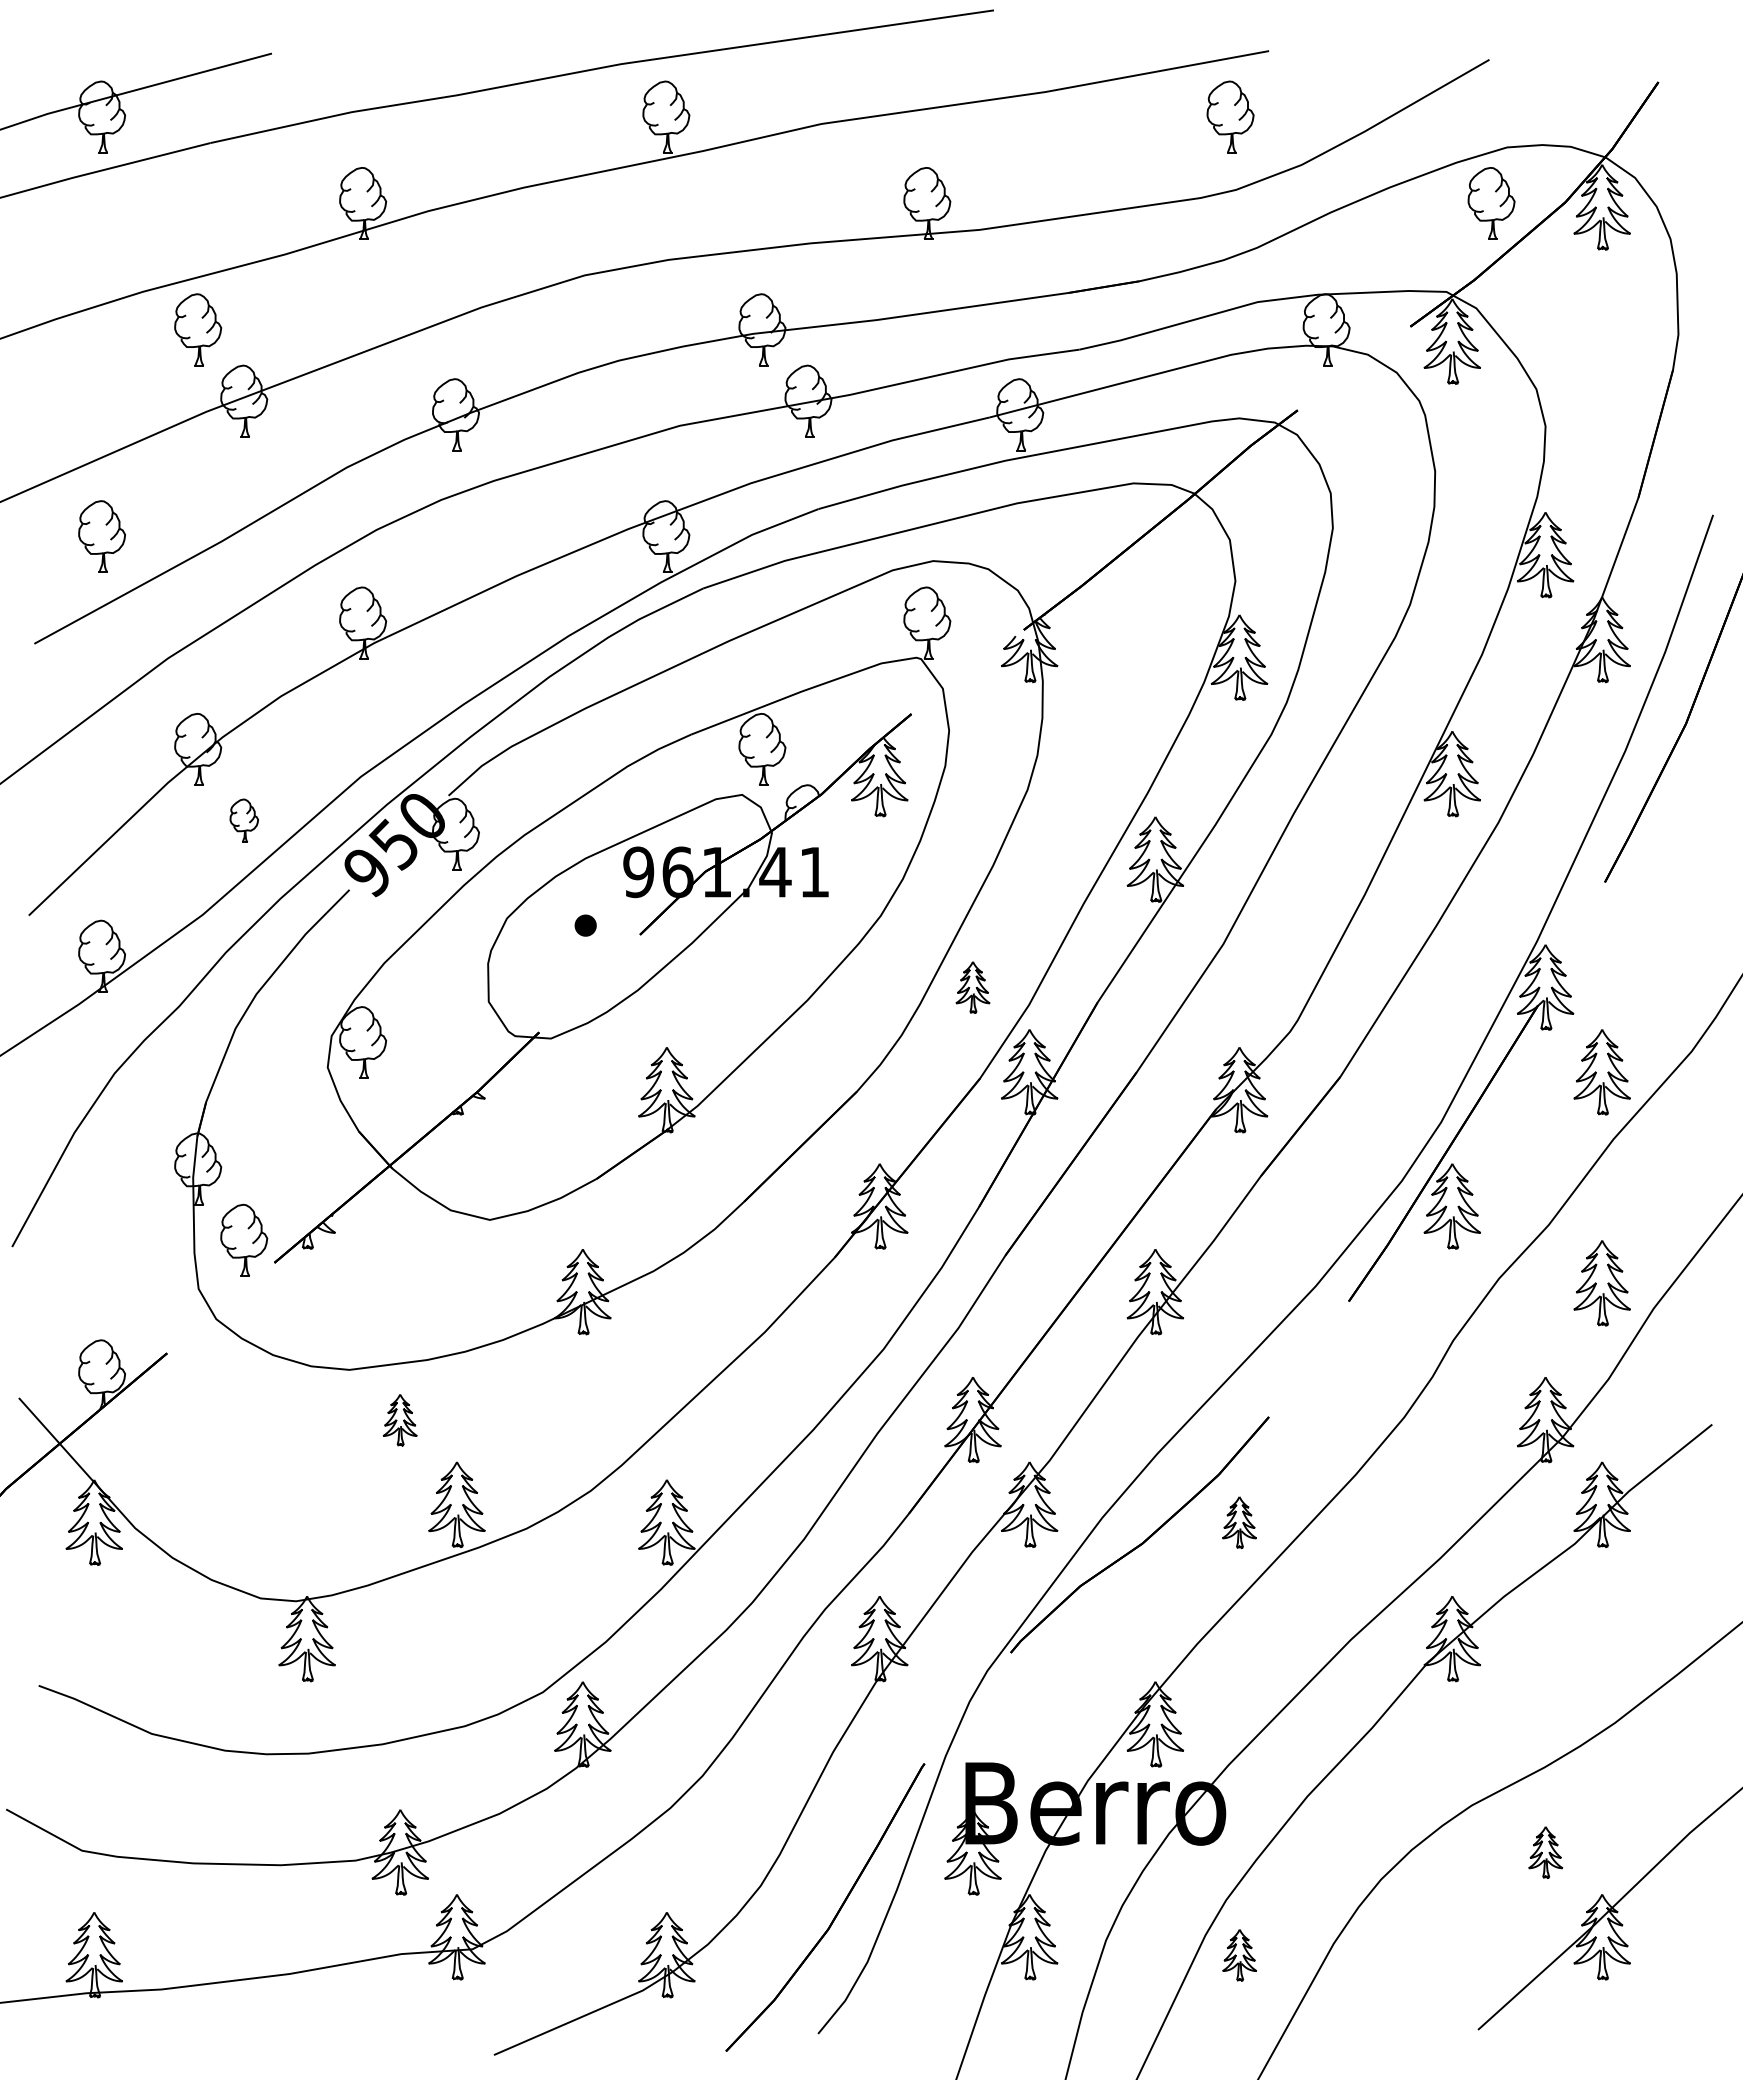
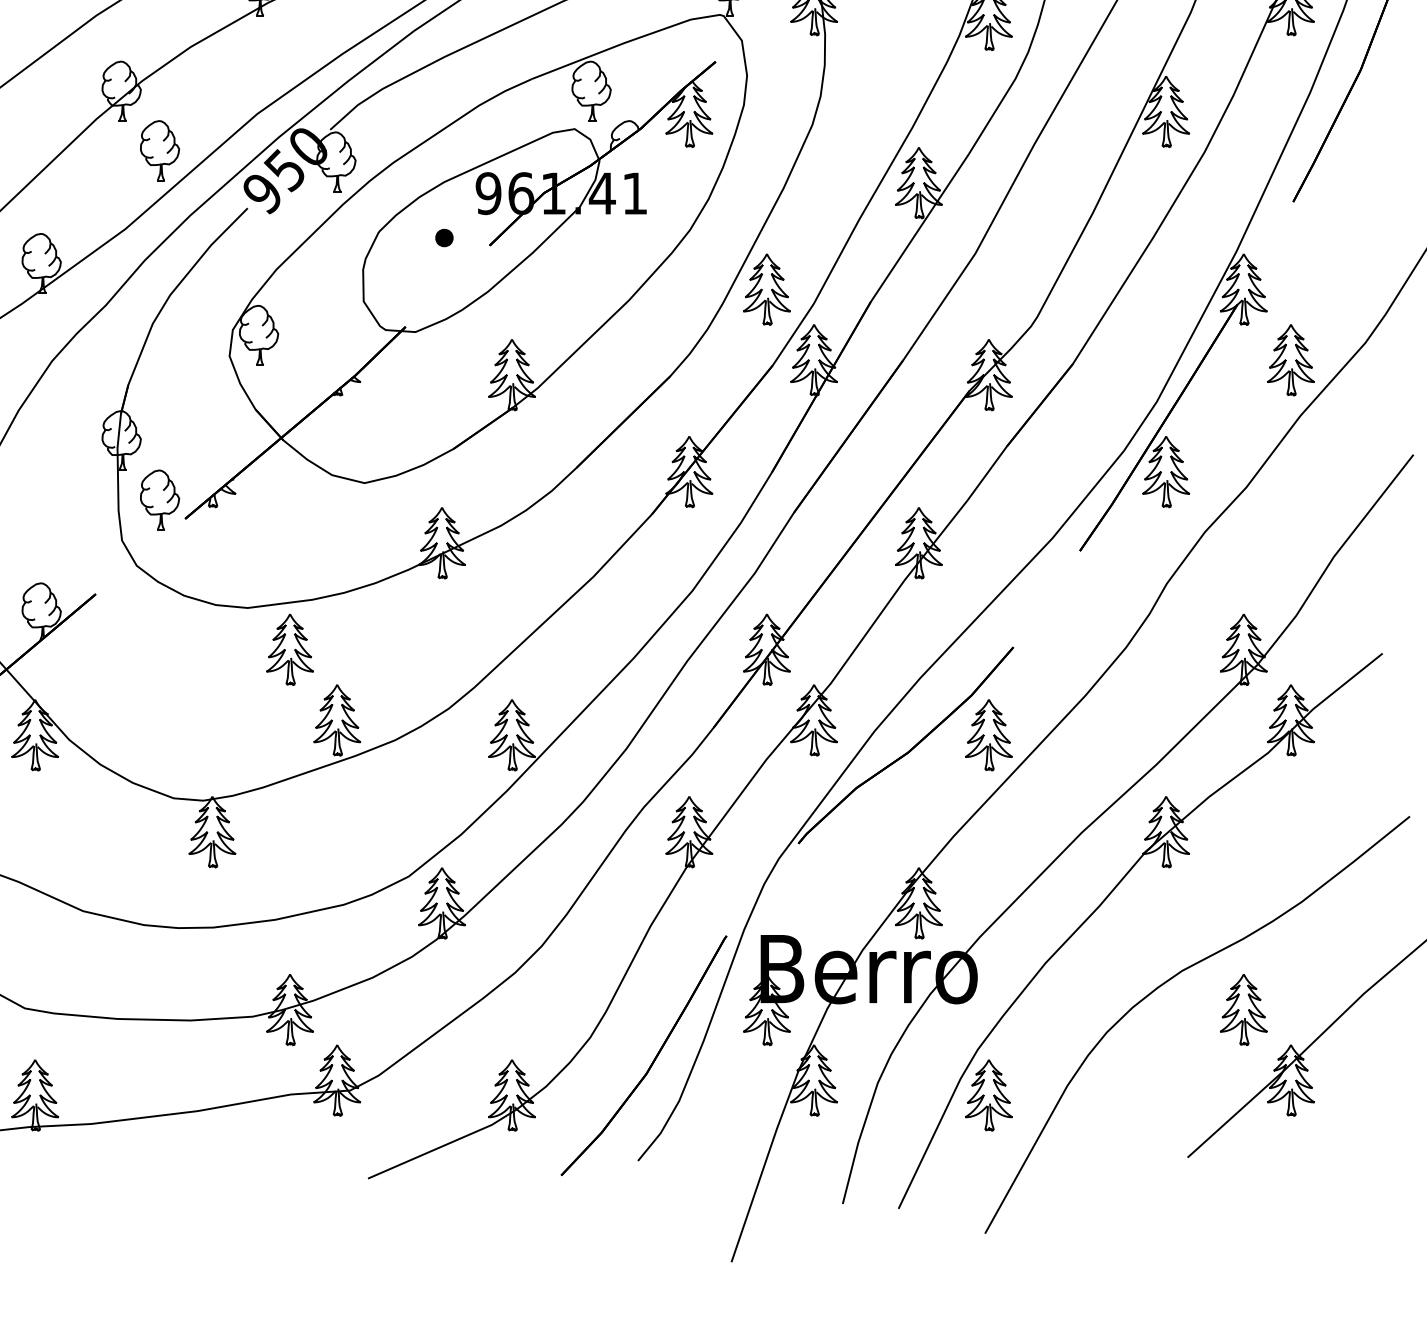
part: (244, 820) -> (160, 150), size x1.67
part: (972, 987) -> (766, 289), size x1.67
part: (1601, 1283) -> (1290, 536), removed
part: (399, 1420) -> (289, 650), size x1.67
part: (1239, 1522) -> (988, 735), size x1.67
part: (1545, 1852) -> (1243, 1009), size x1.67
part: (1239, 1955) -> (988, 1095), size x1.67

